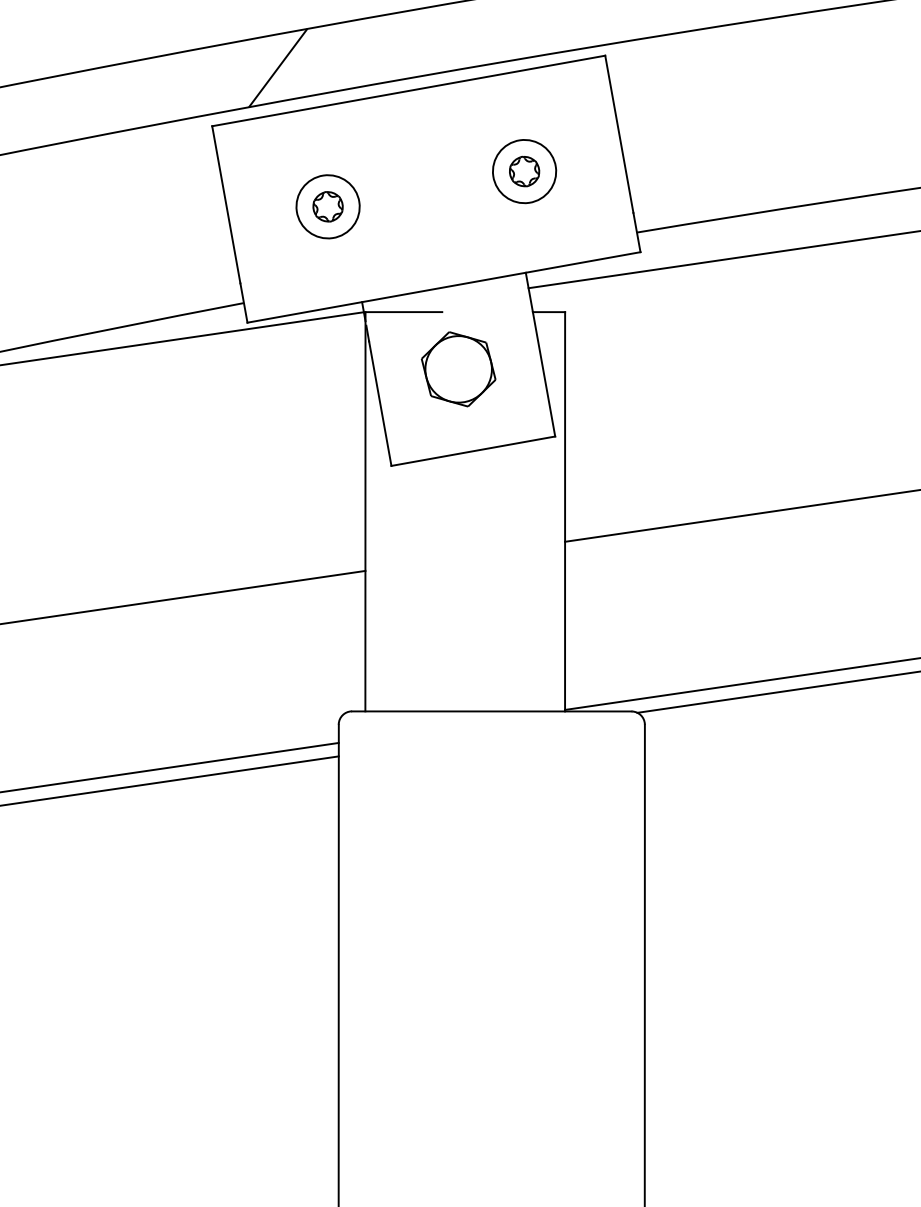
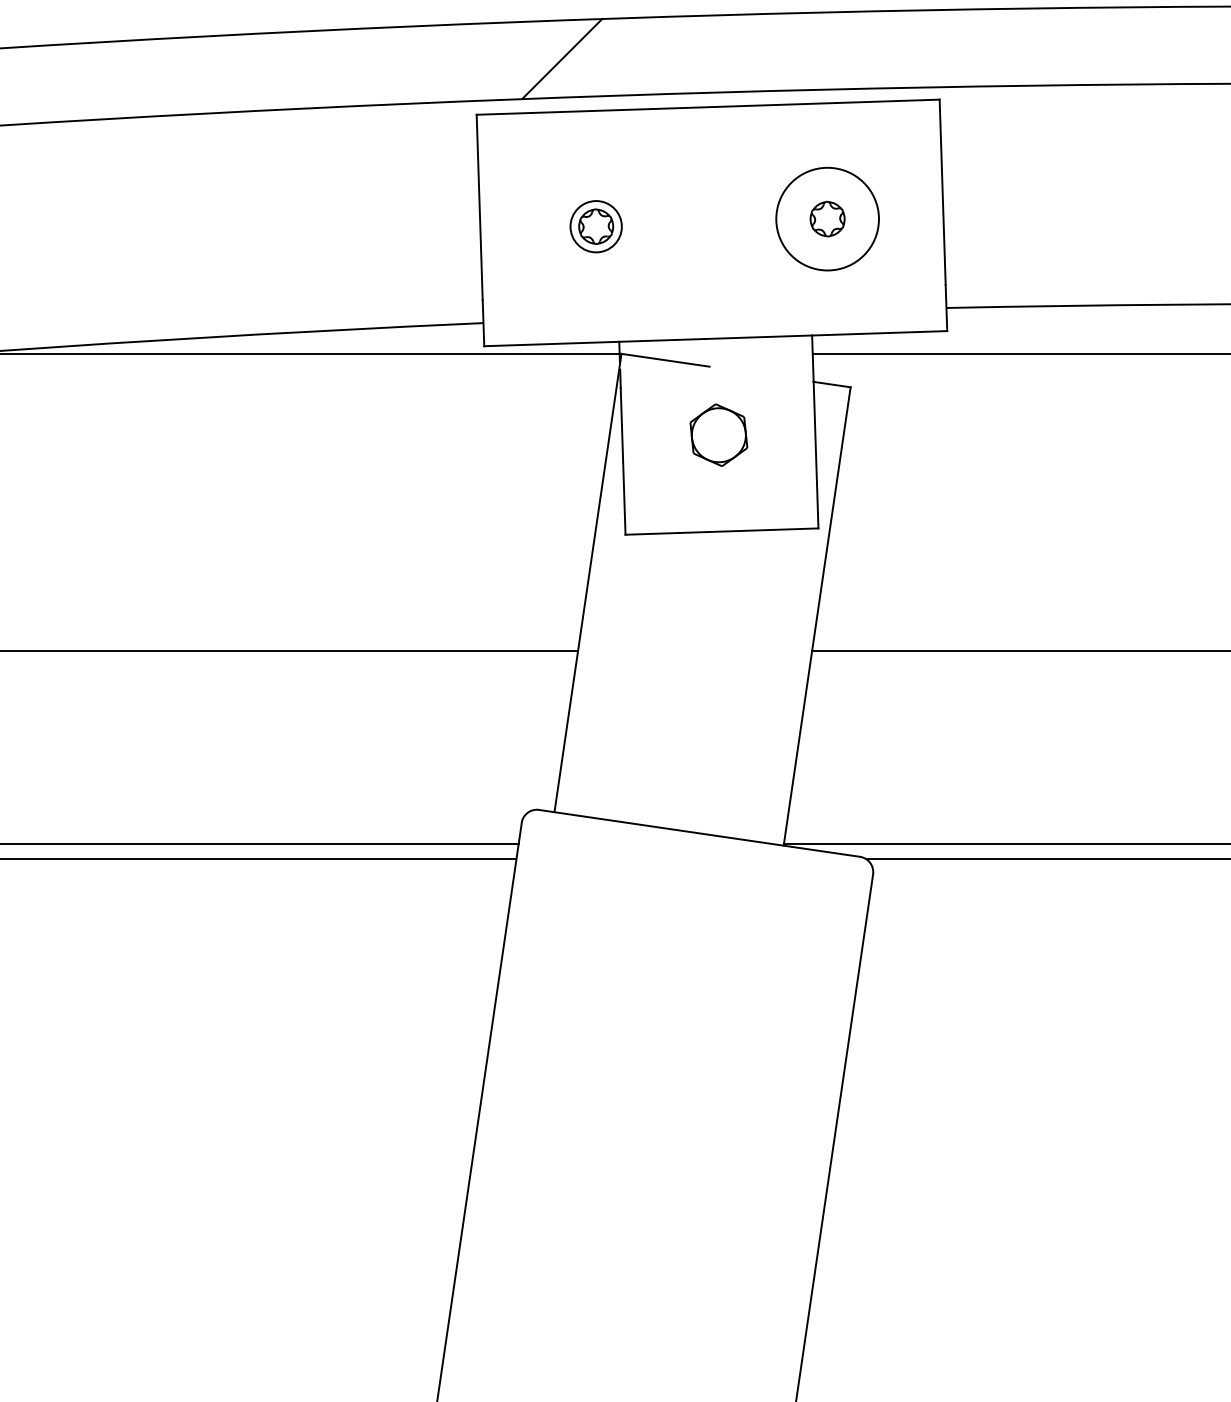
circle: (524, 171) -> (827, 218), size x1.4
circle: (327, 206) -> (595, 226), size x0.7
part: (458, 369) -> (718, 435), size x0.7

